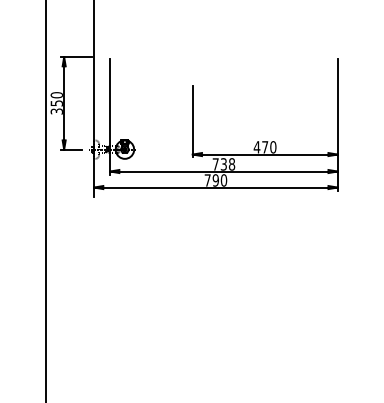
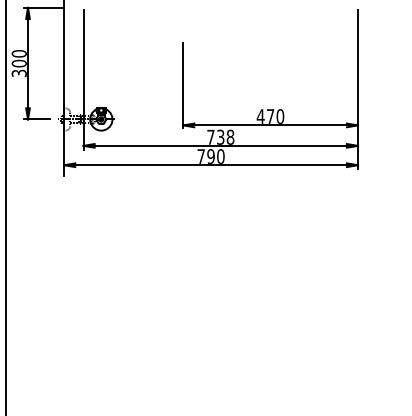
text: (56, 103) -> (18, 63), 350 -> 300

